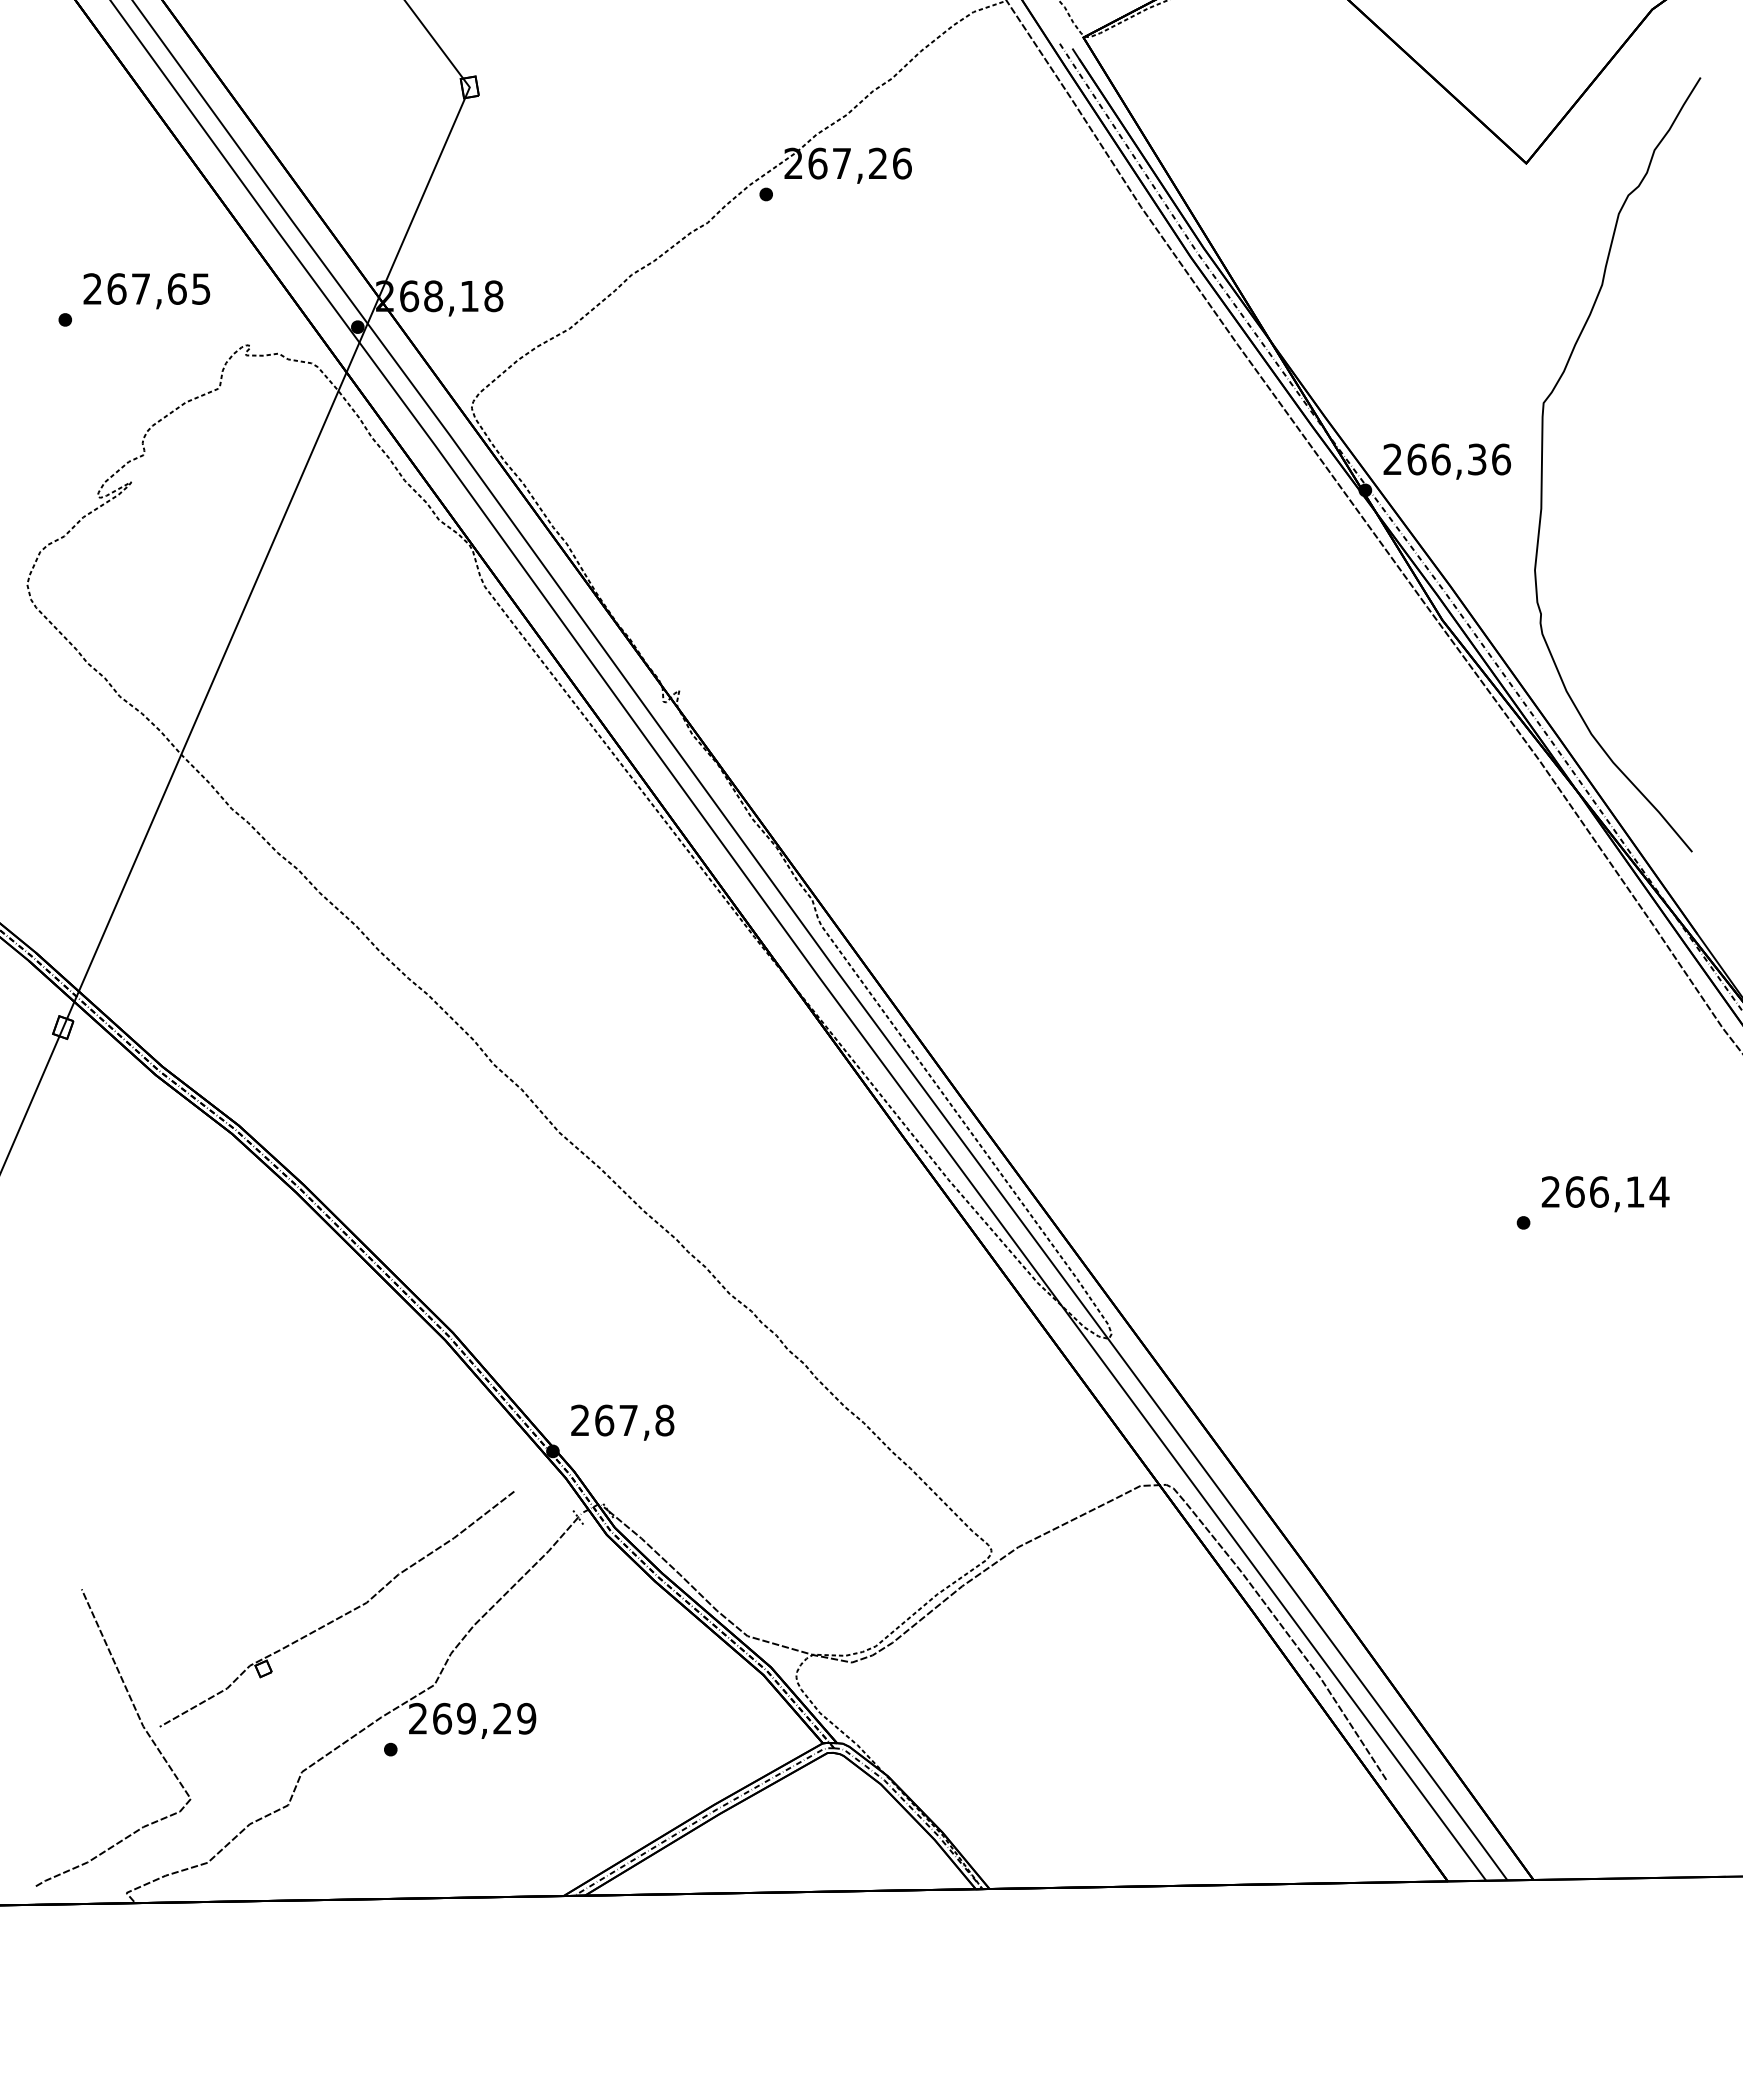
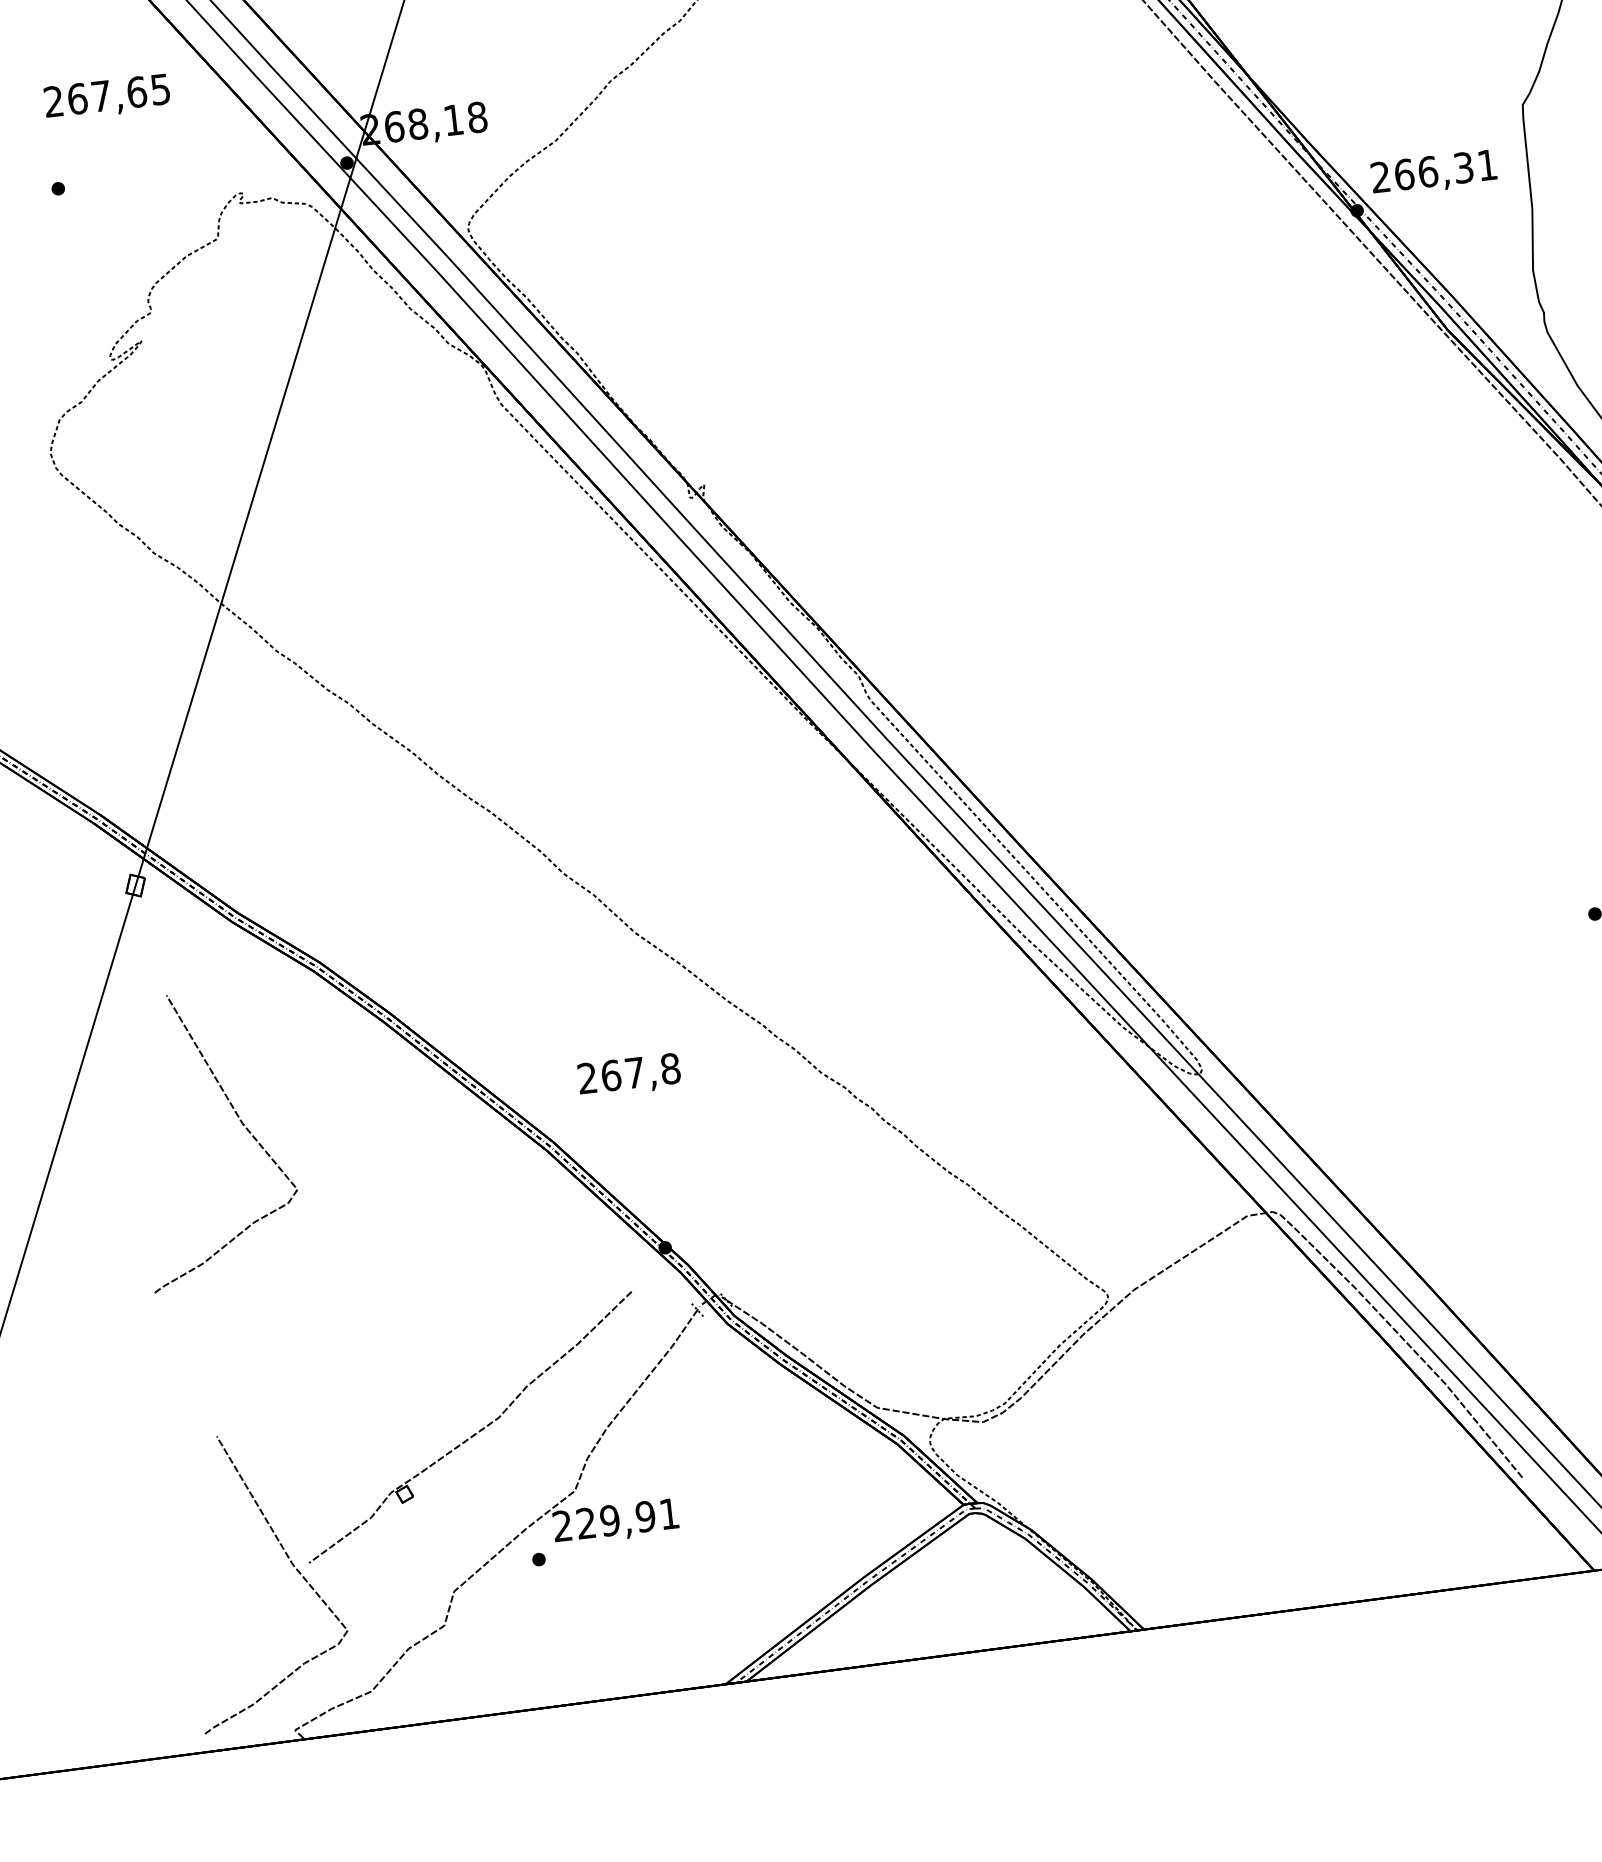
text: (146, 291) -> (106, 98), moved
text: (1501, 459) -> (1487, 165), 266,36 -> 266,31
curve: (141, 1277) -> (240, 1122), added
text: (622, 1422) -> (629, 1075), moved
text: (484, 1718) -> (627, 1518), 269,29 -> 229,91

